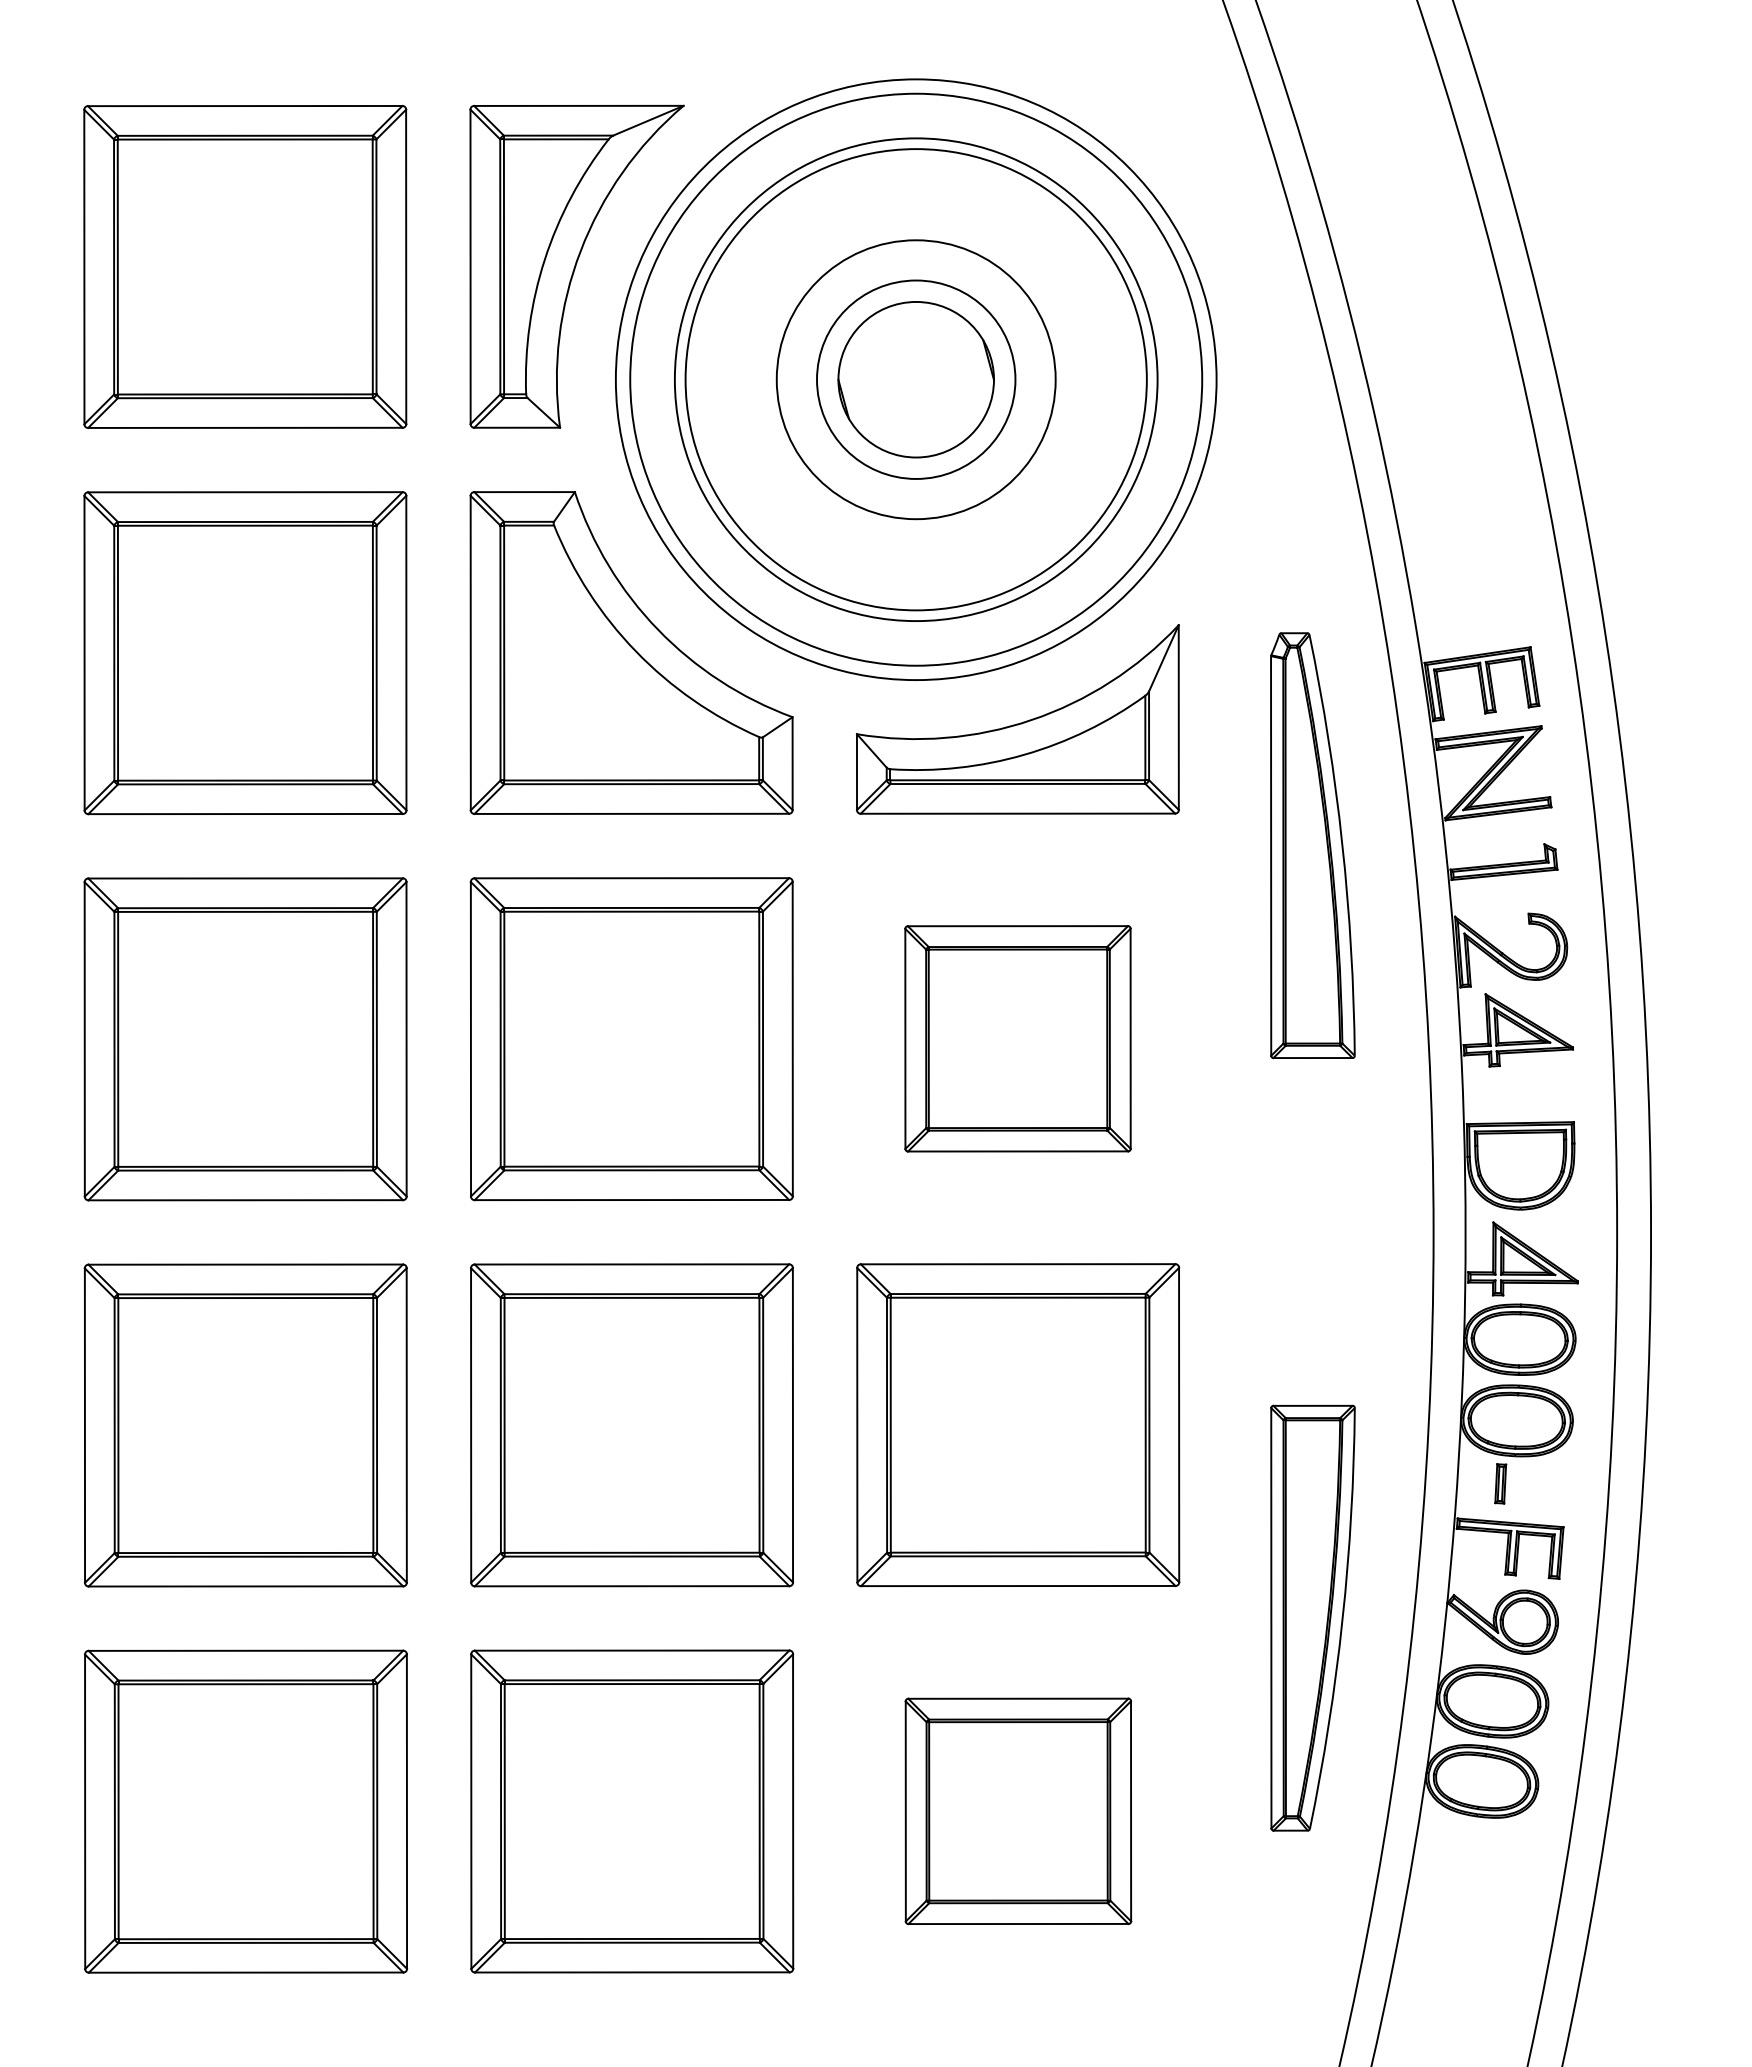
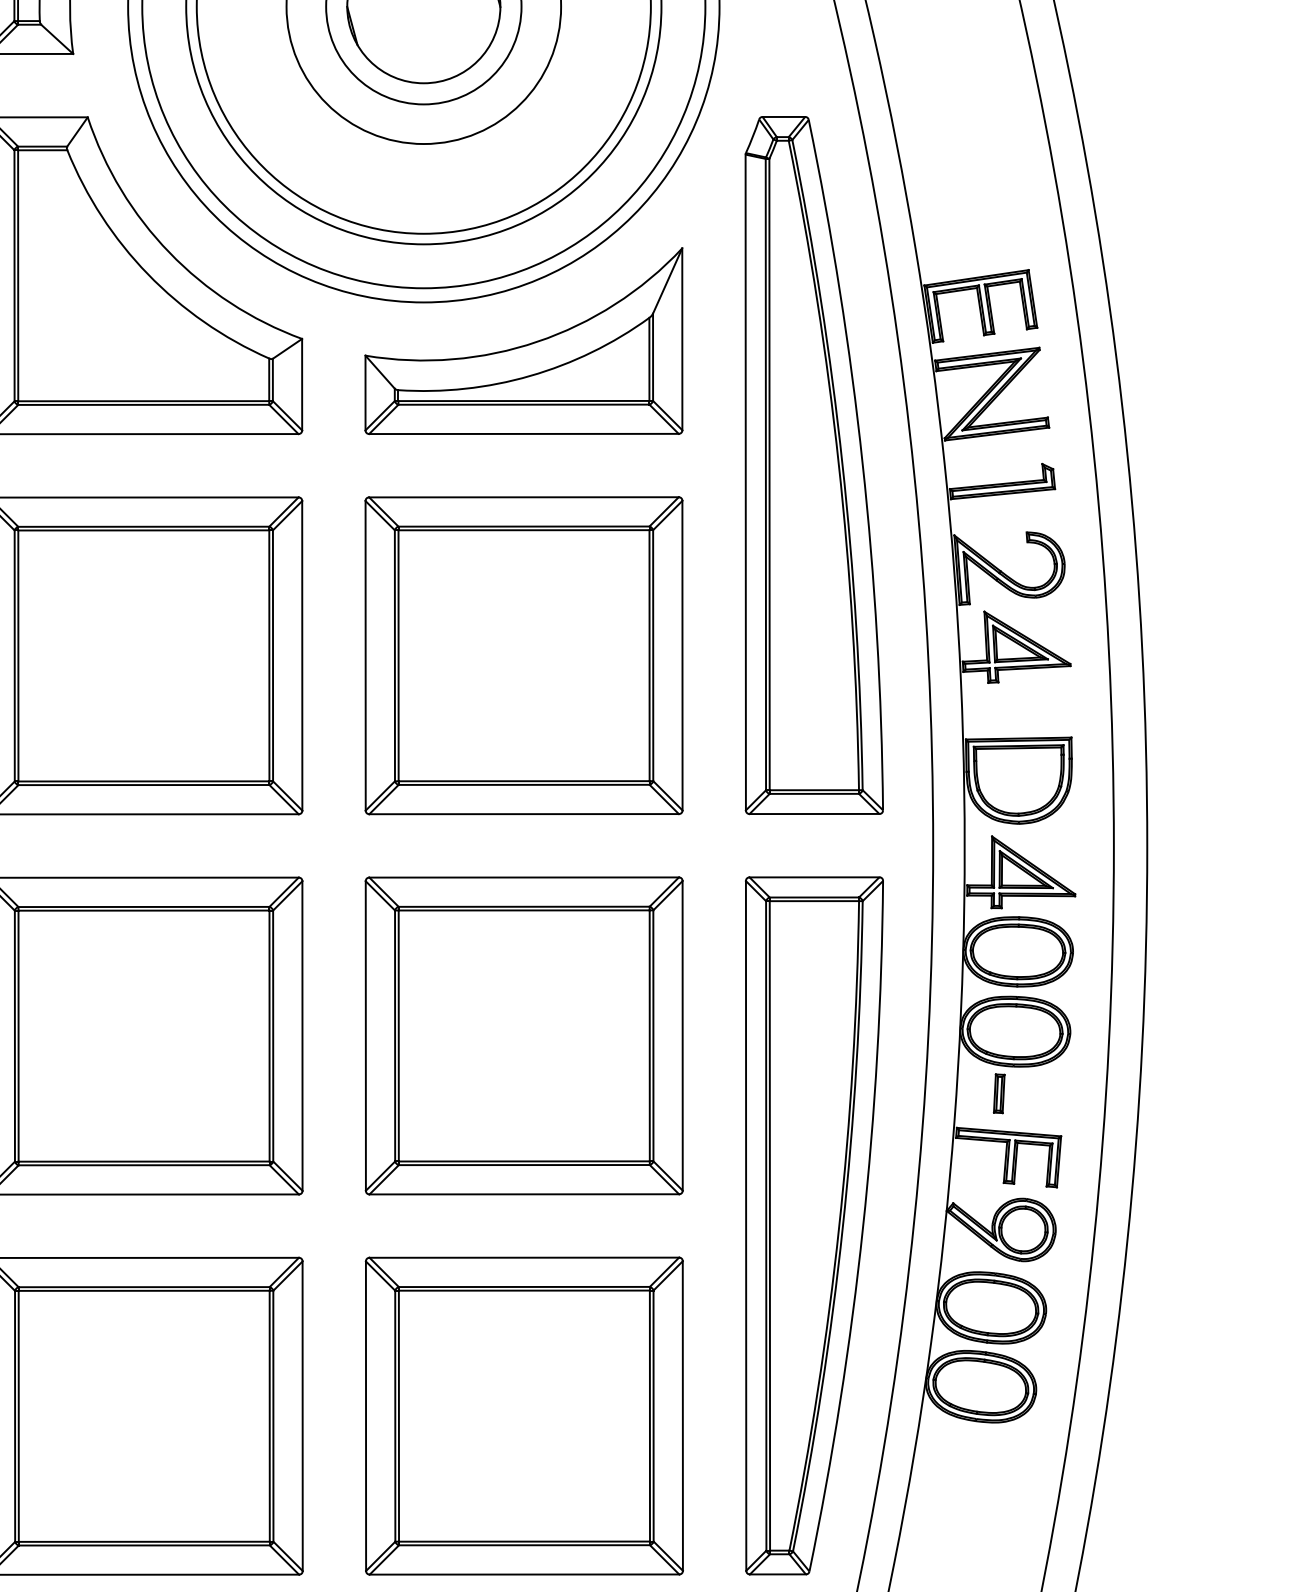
part: (1312, 845) -> (813, 465), size x1.67
part: (1017, 1038) -> (523, 655), size x1.43
part: (1312, 1618) -> (813, 1226), size x1.67
part: (1018, 1811) -> (524, 1416), size x1.43

